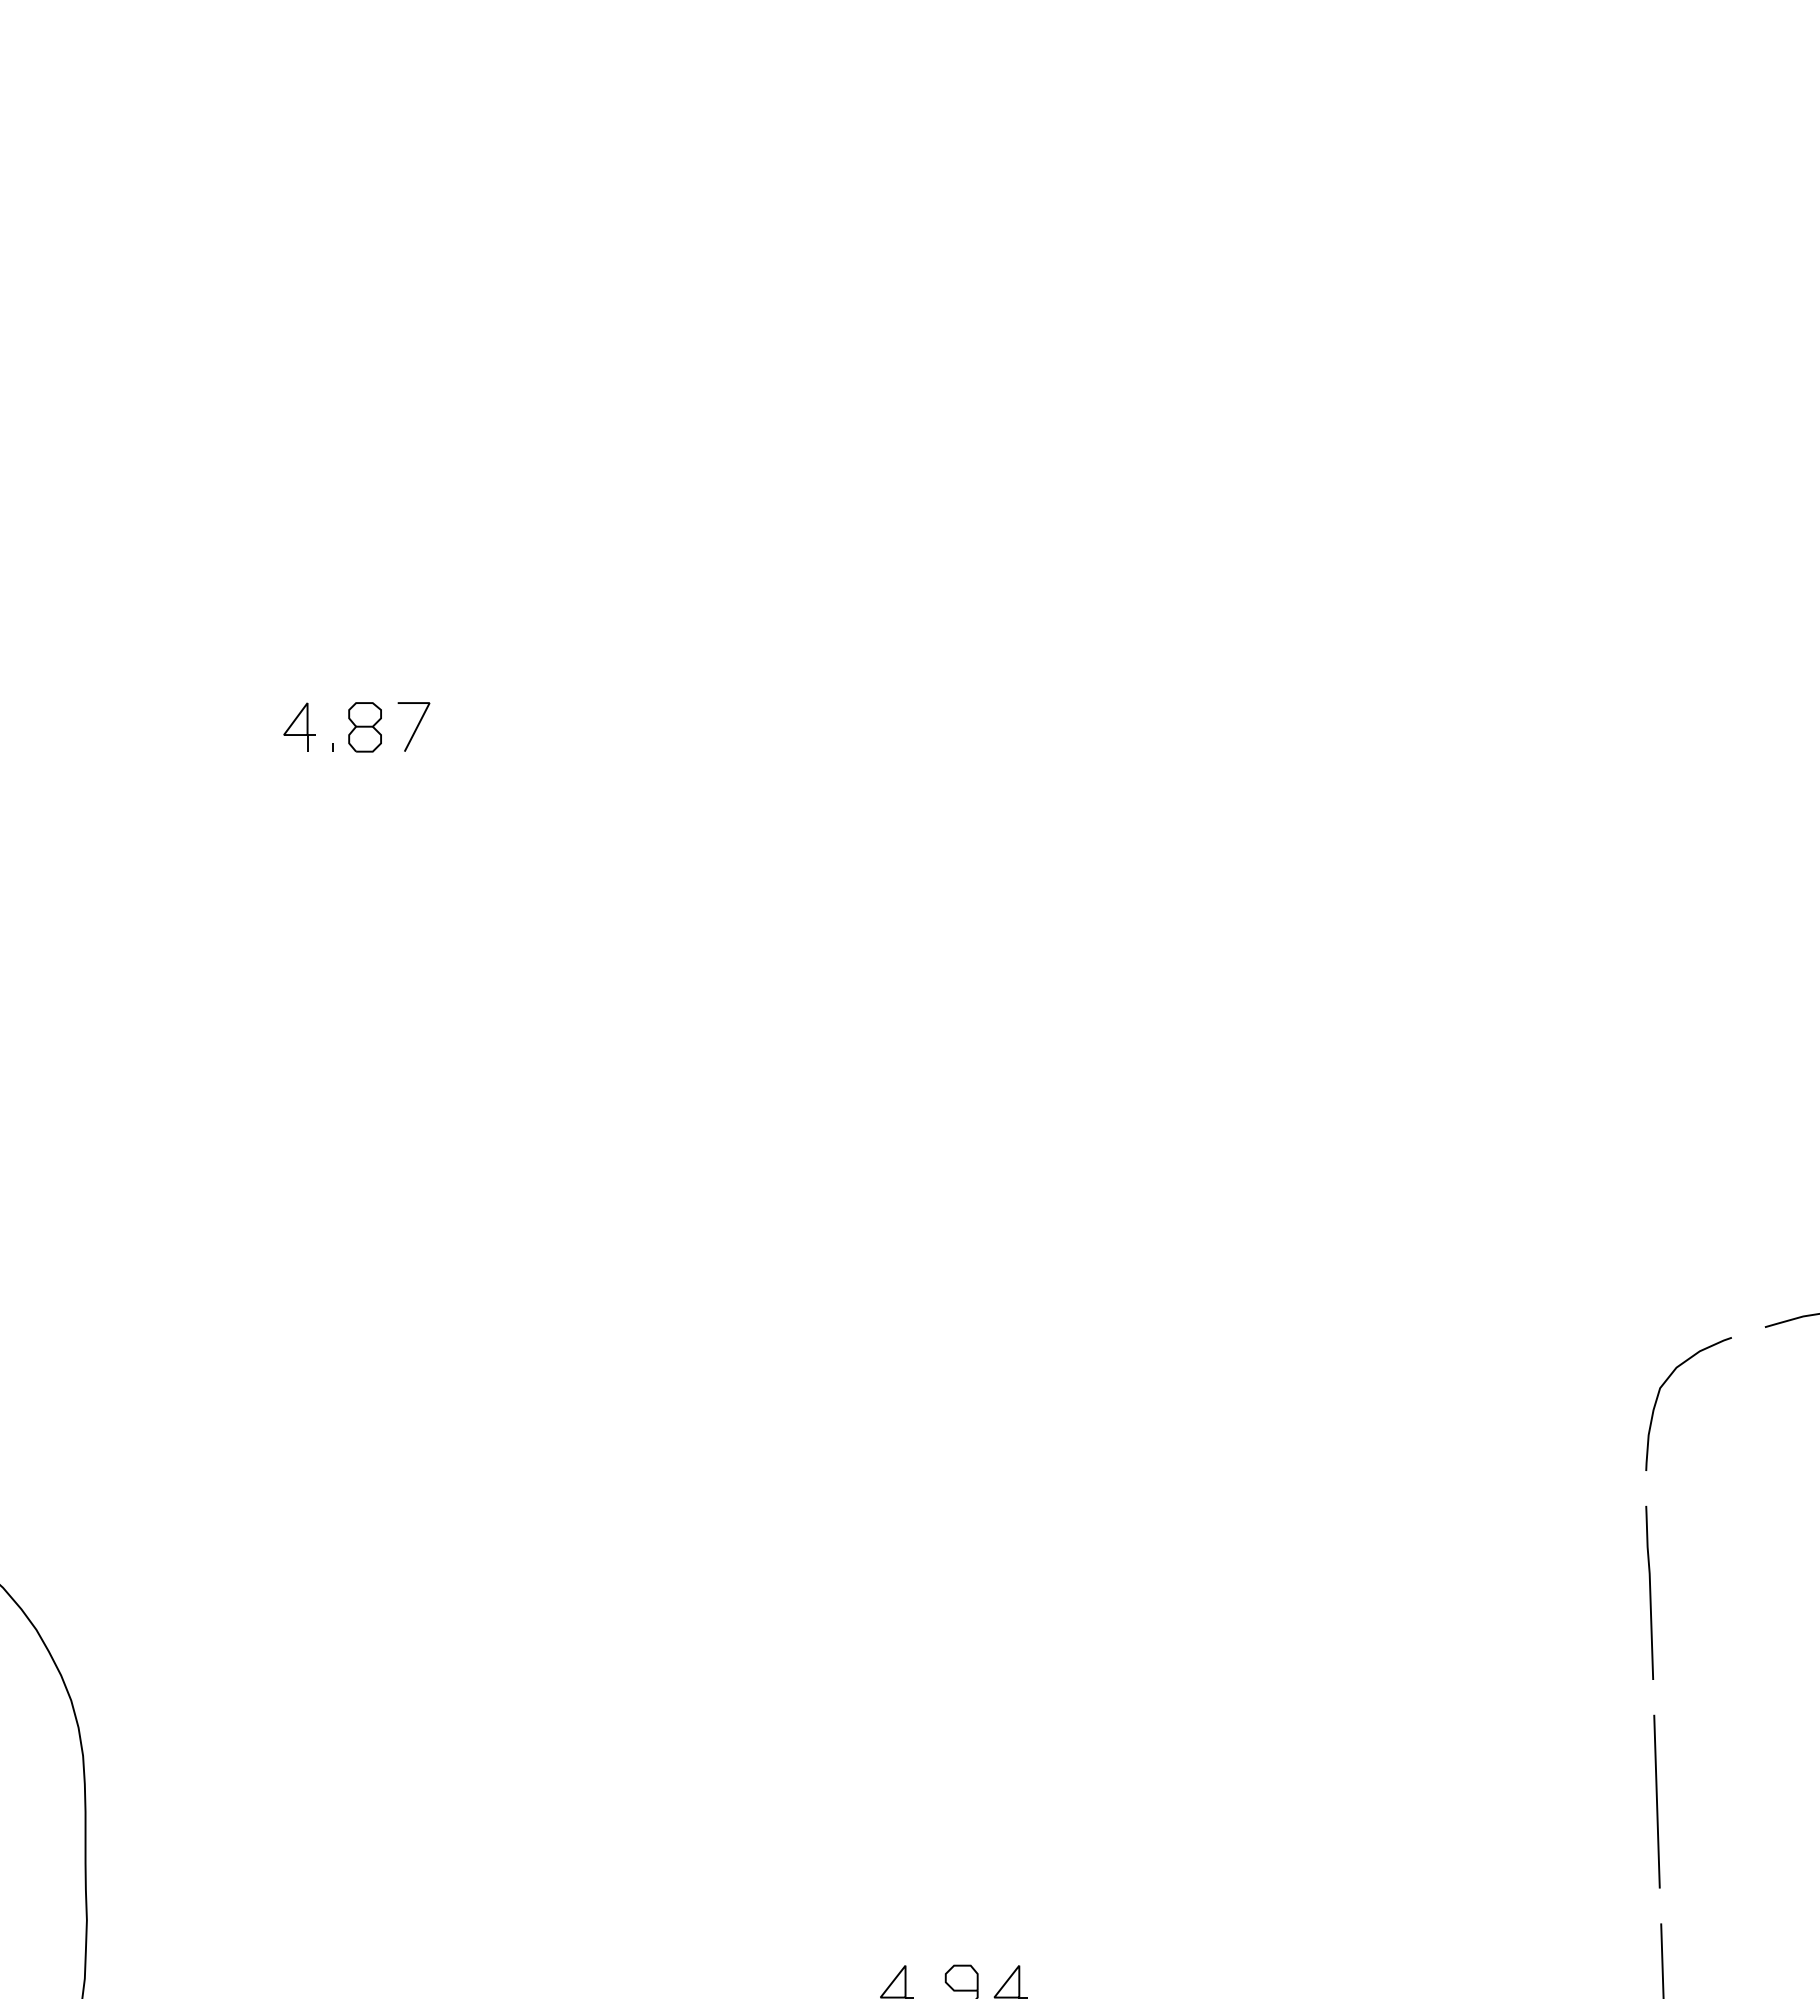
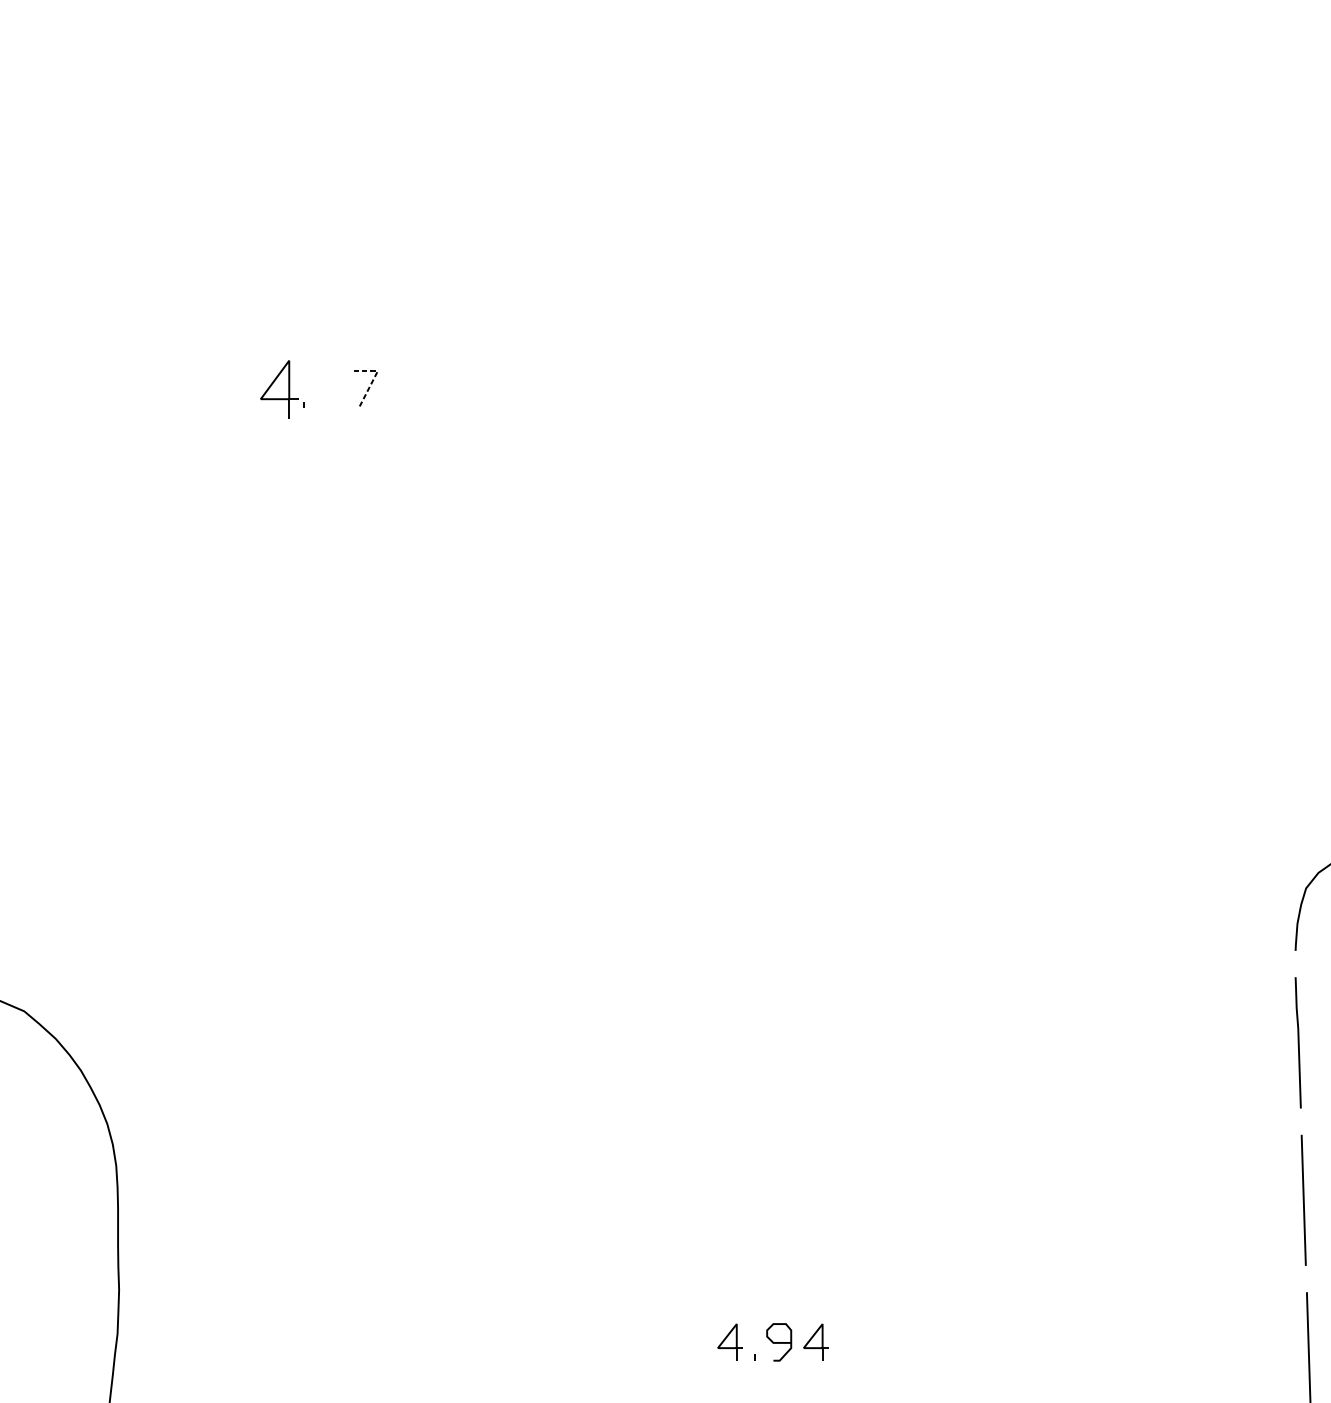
line: (424, 712) -> (373, 378), solid -> dashed
part: (299, 726) -> (279, 389), size x1.6
part: (364, 727) -> (328, 389), removed

